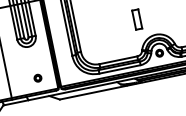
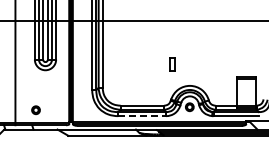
part: (137, 19) -> (172, 64), size x0.6
line: (120, 69) -> (142, 116), solid -> dashed
part: (37, 78) -> (35, 110), moved

